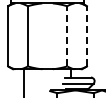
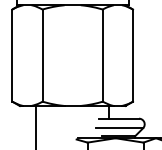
line: (67, 35) -> (103, 54), dashed -> solid
line: (86, 35) -> (132, 54), dashed -> solid

